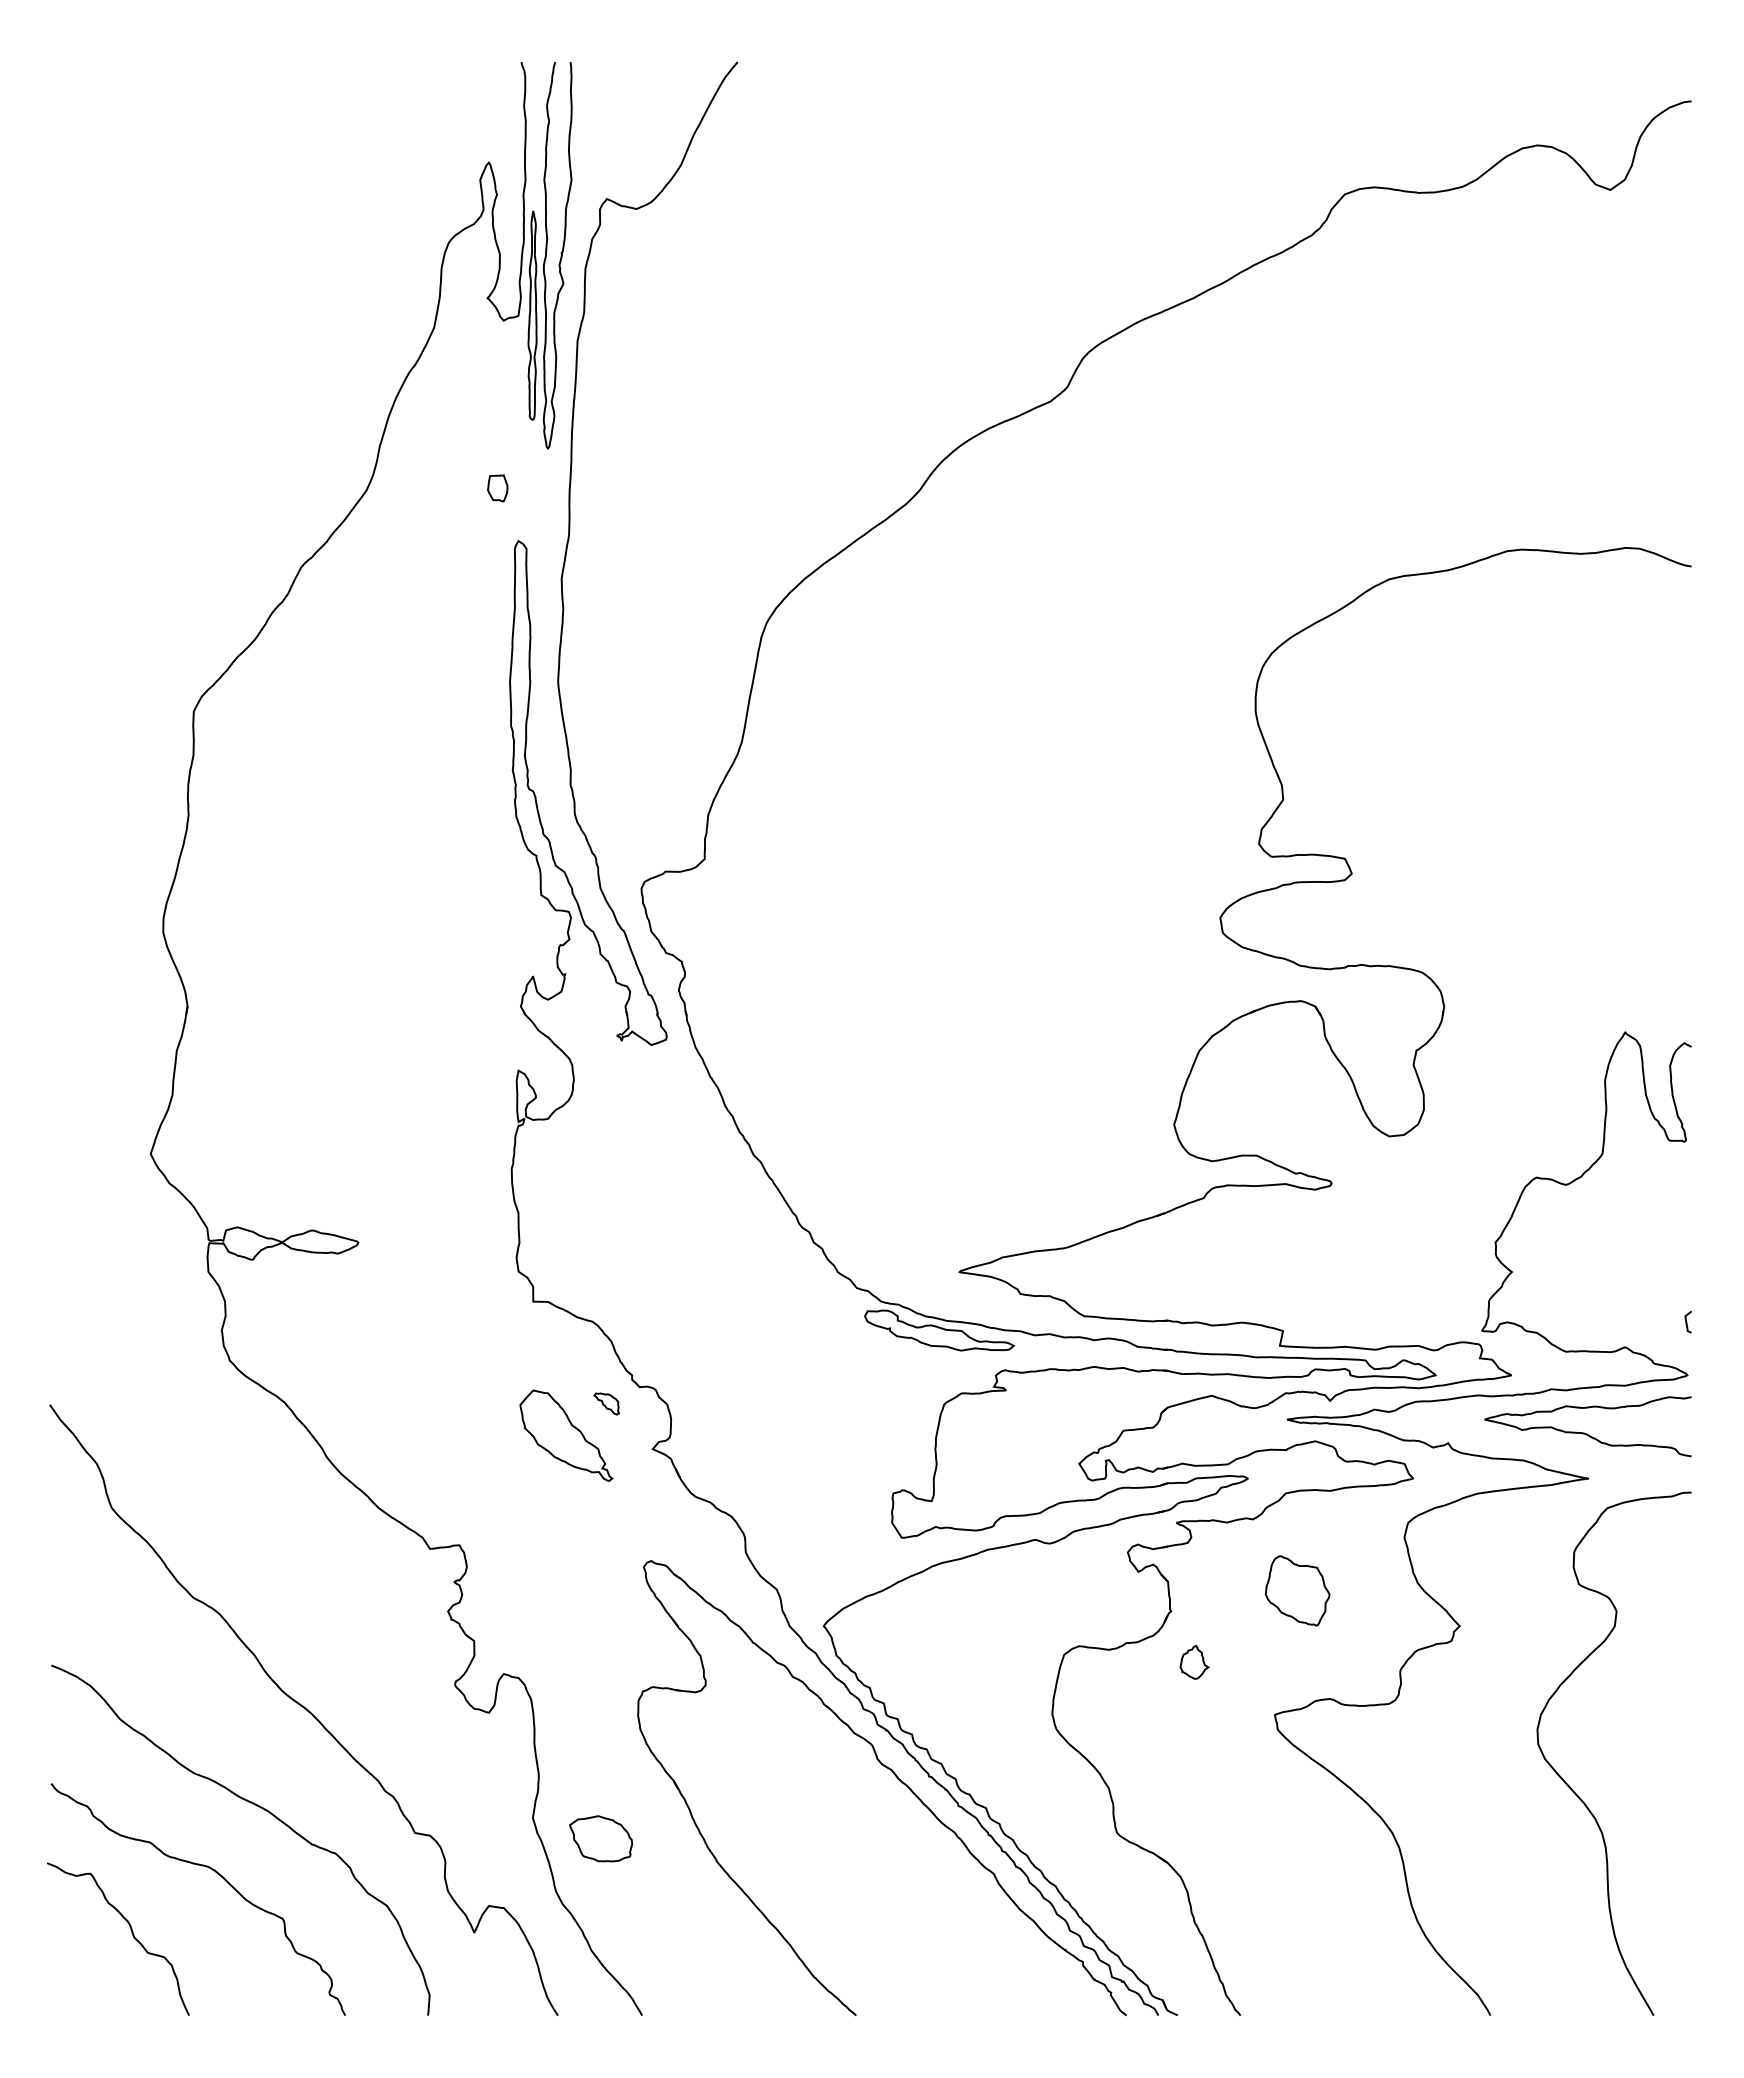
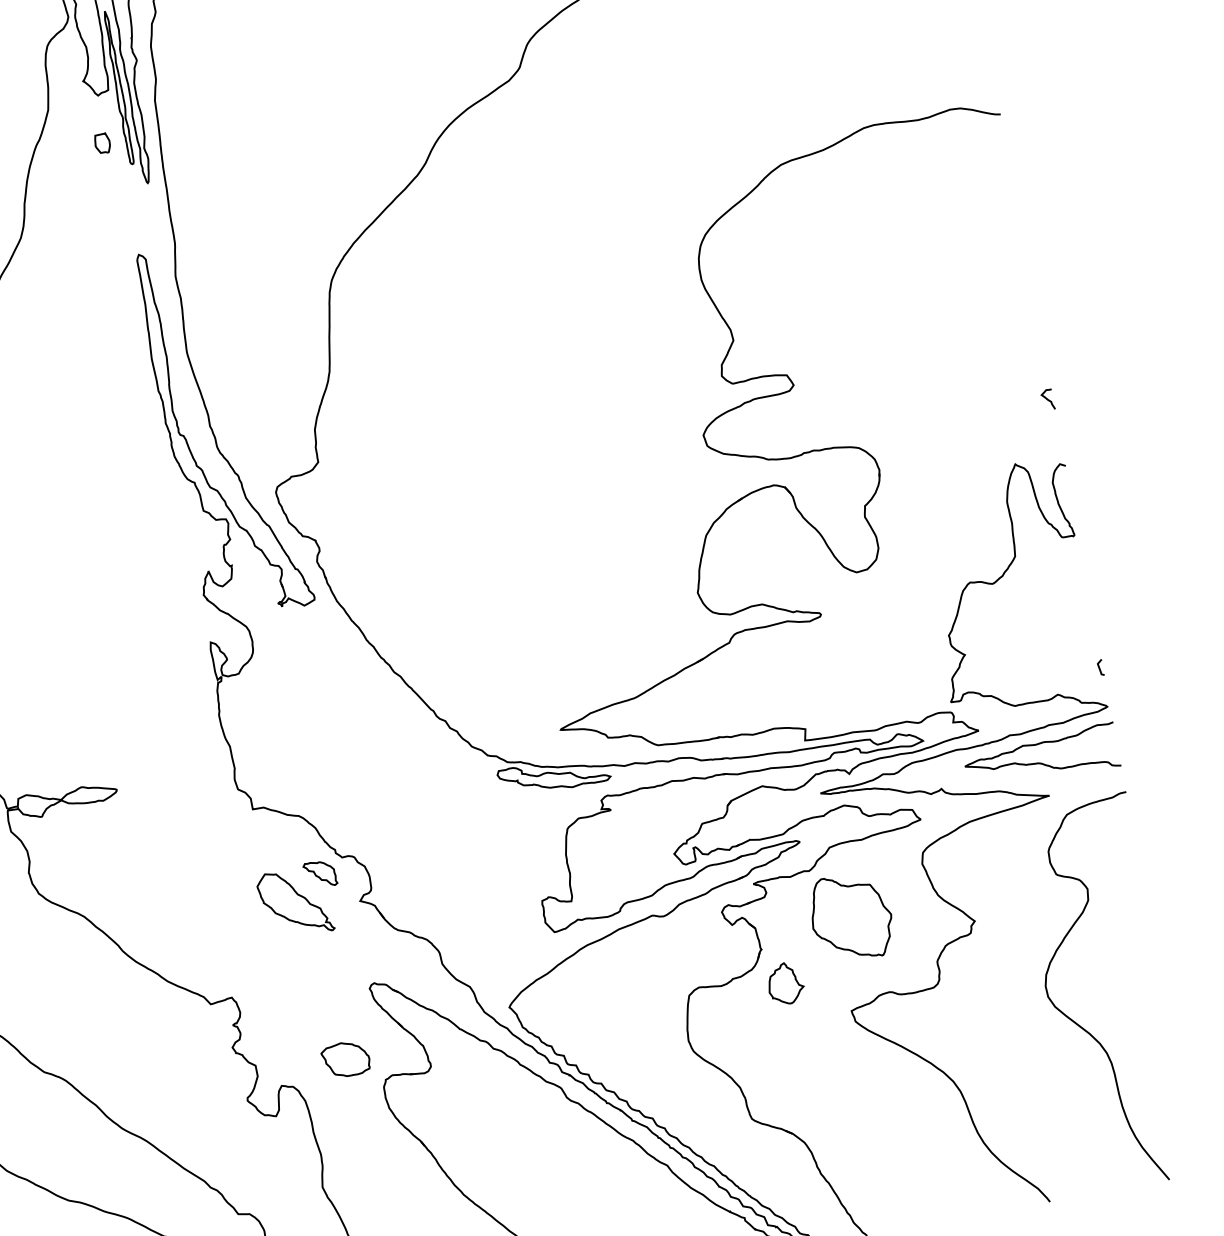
part: (497, 488) -> (102, 143), moved
curve: (1683, 955) -> (1047, 400), added
part: (606, 1403) -> (320, 873), size x1.67
part: (1297, 1590) -> (851, 917), size x1.67
part: (1194, 1662) -> (785, 983), size x1.67
part: (601, 1838) -> (346, 1059), moved

